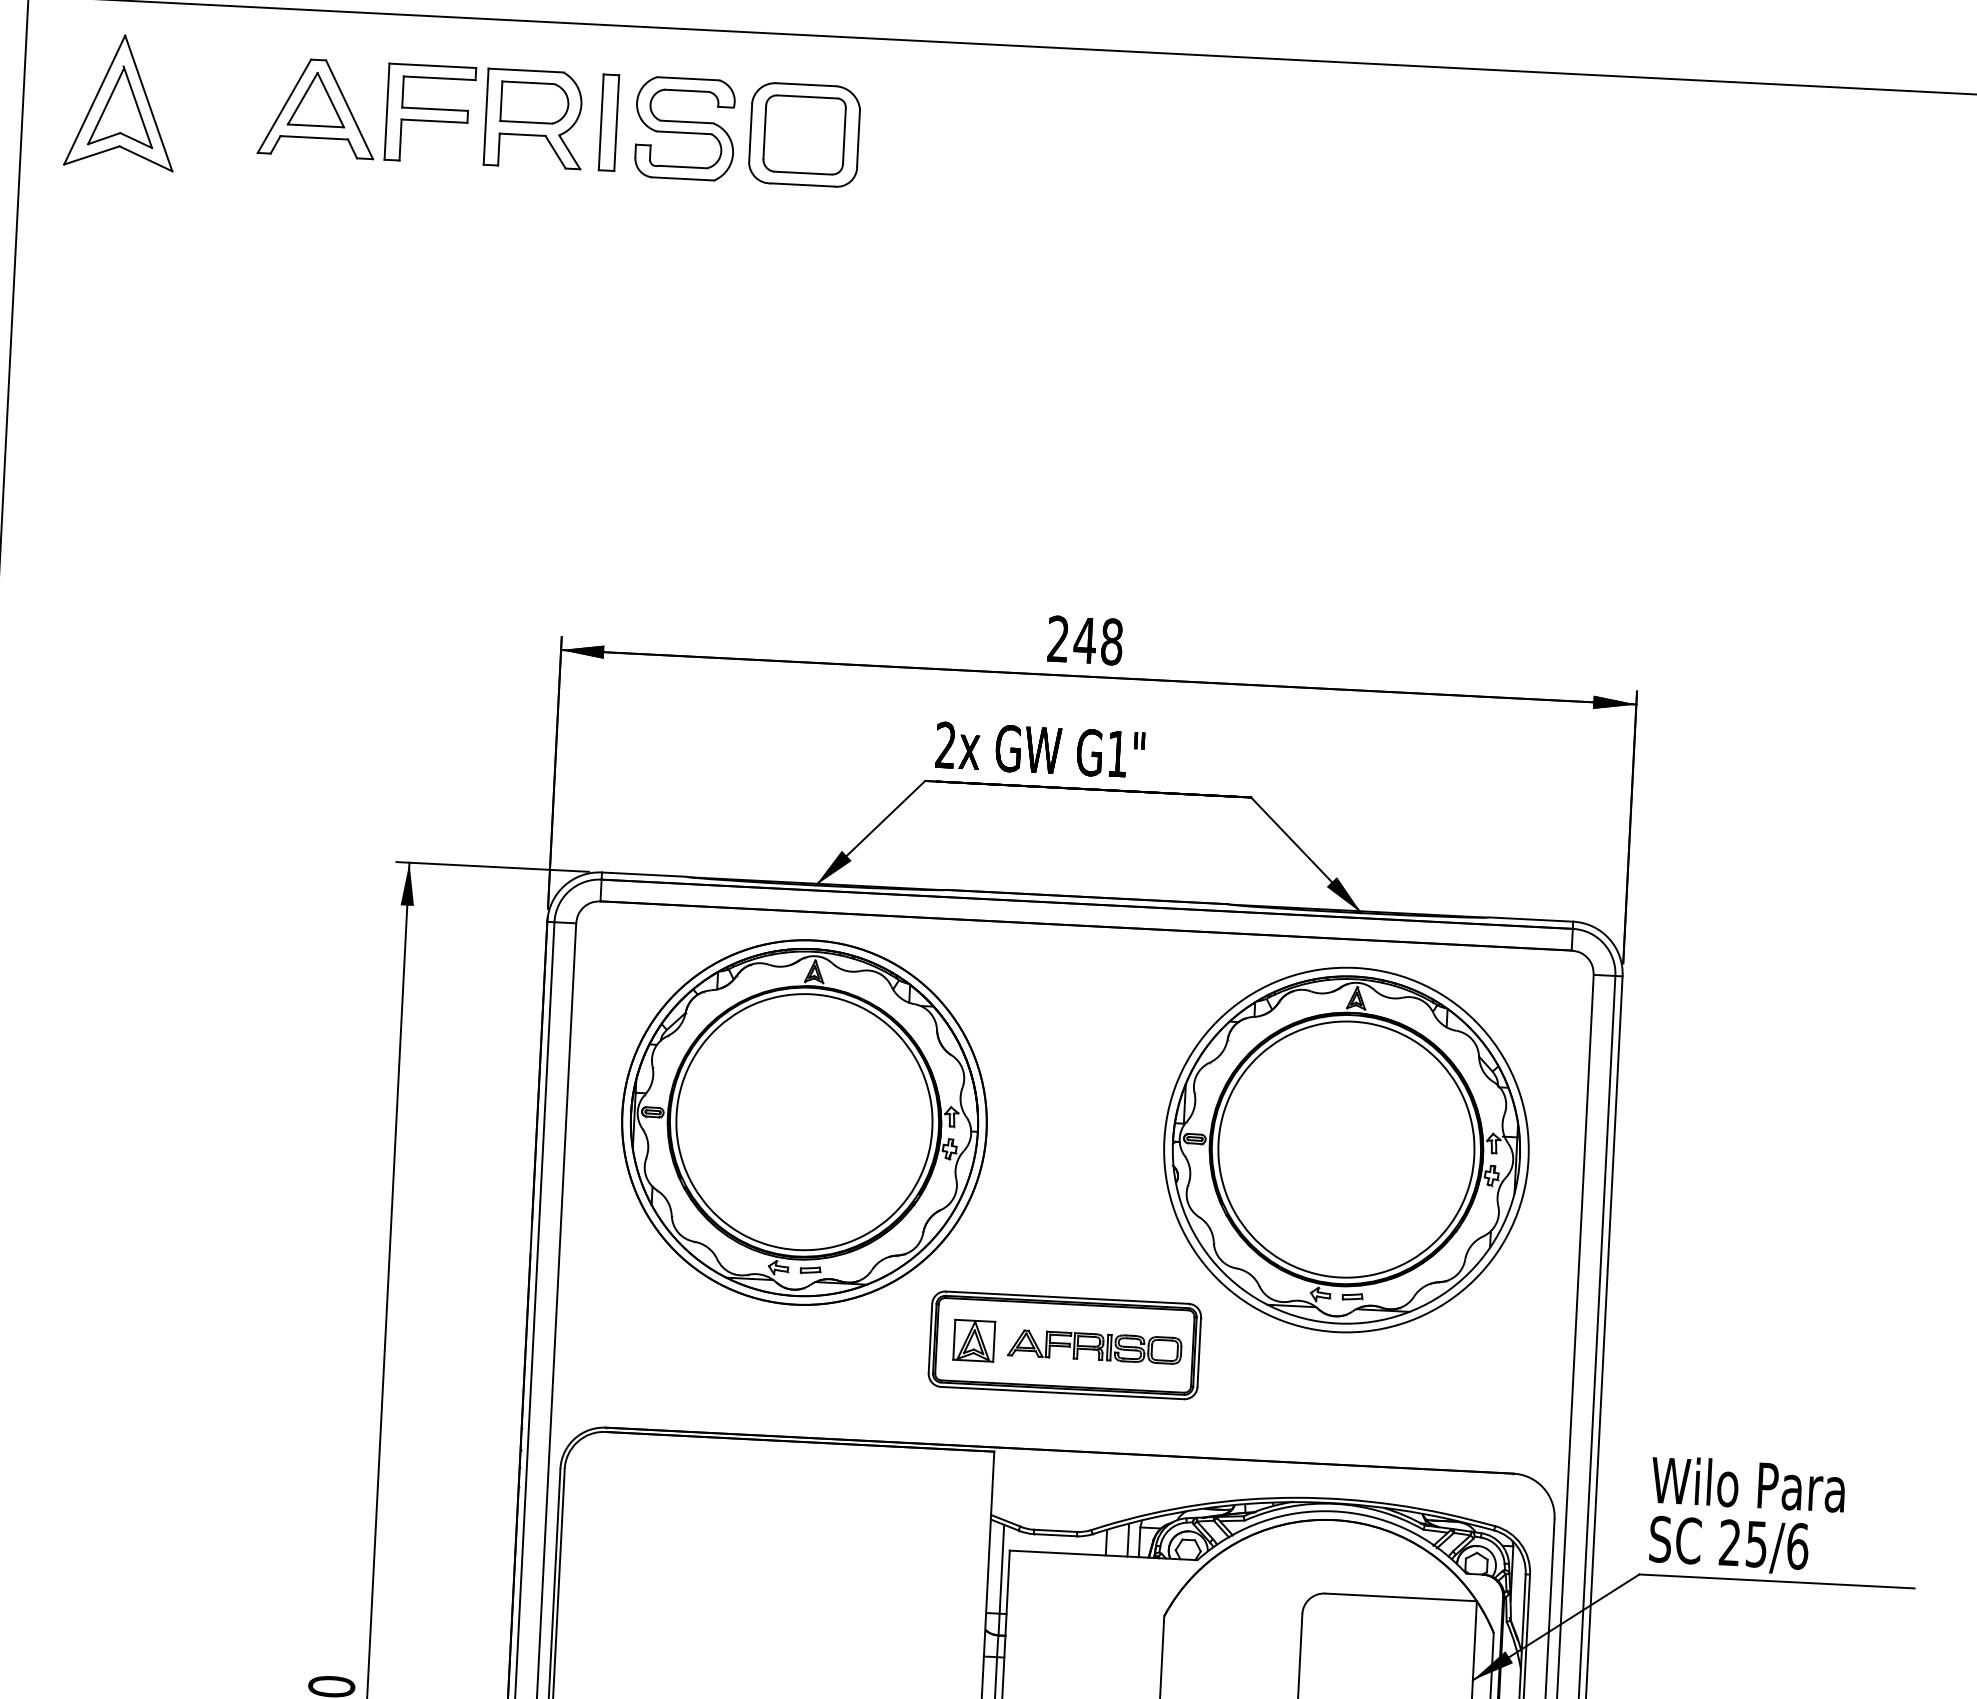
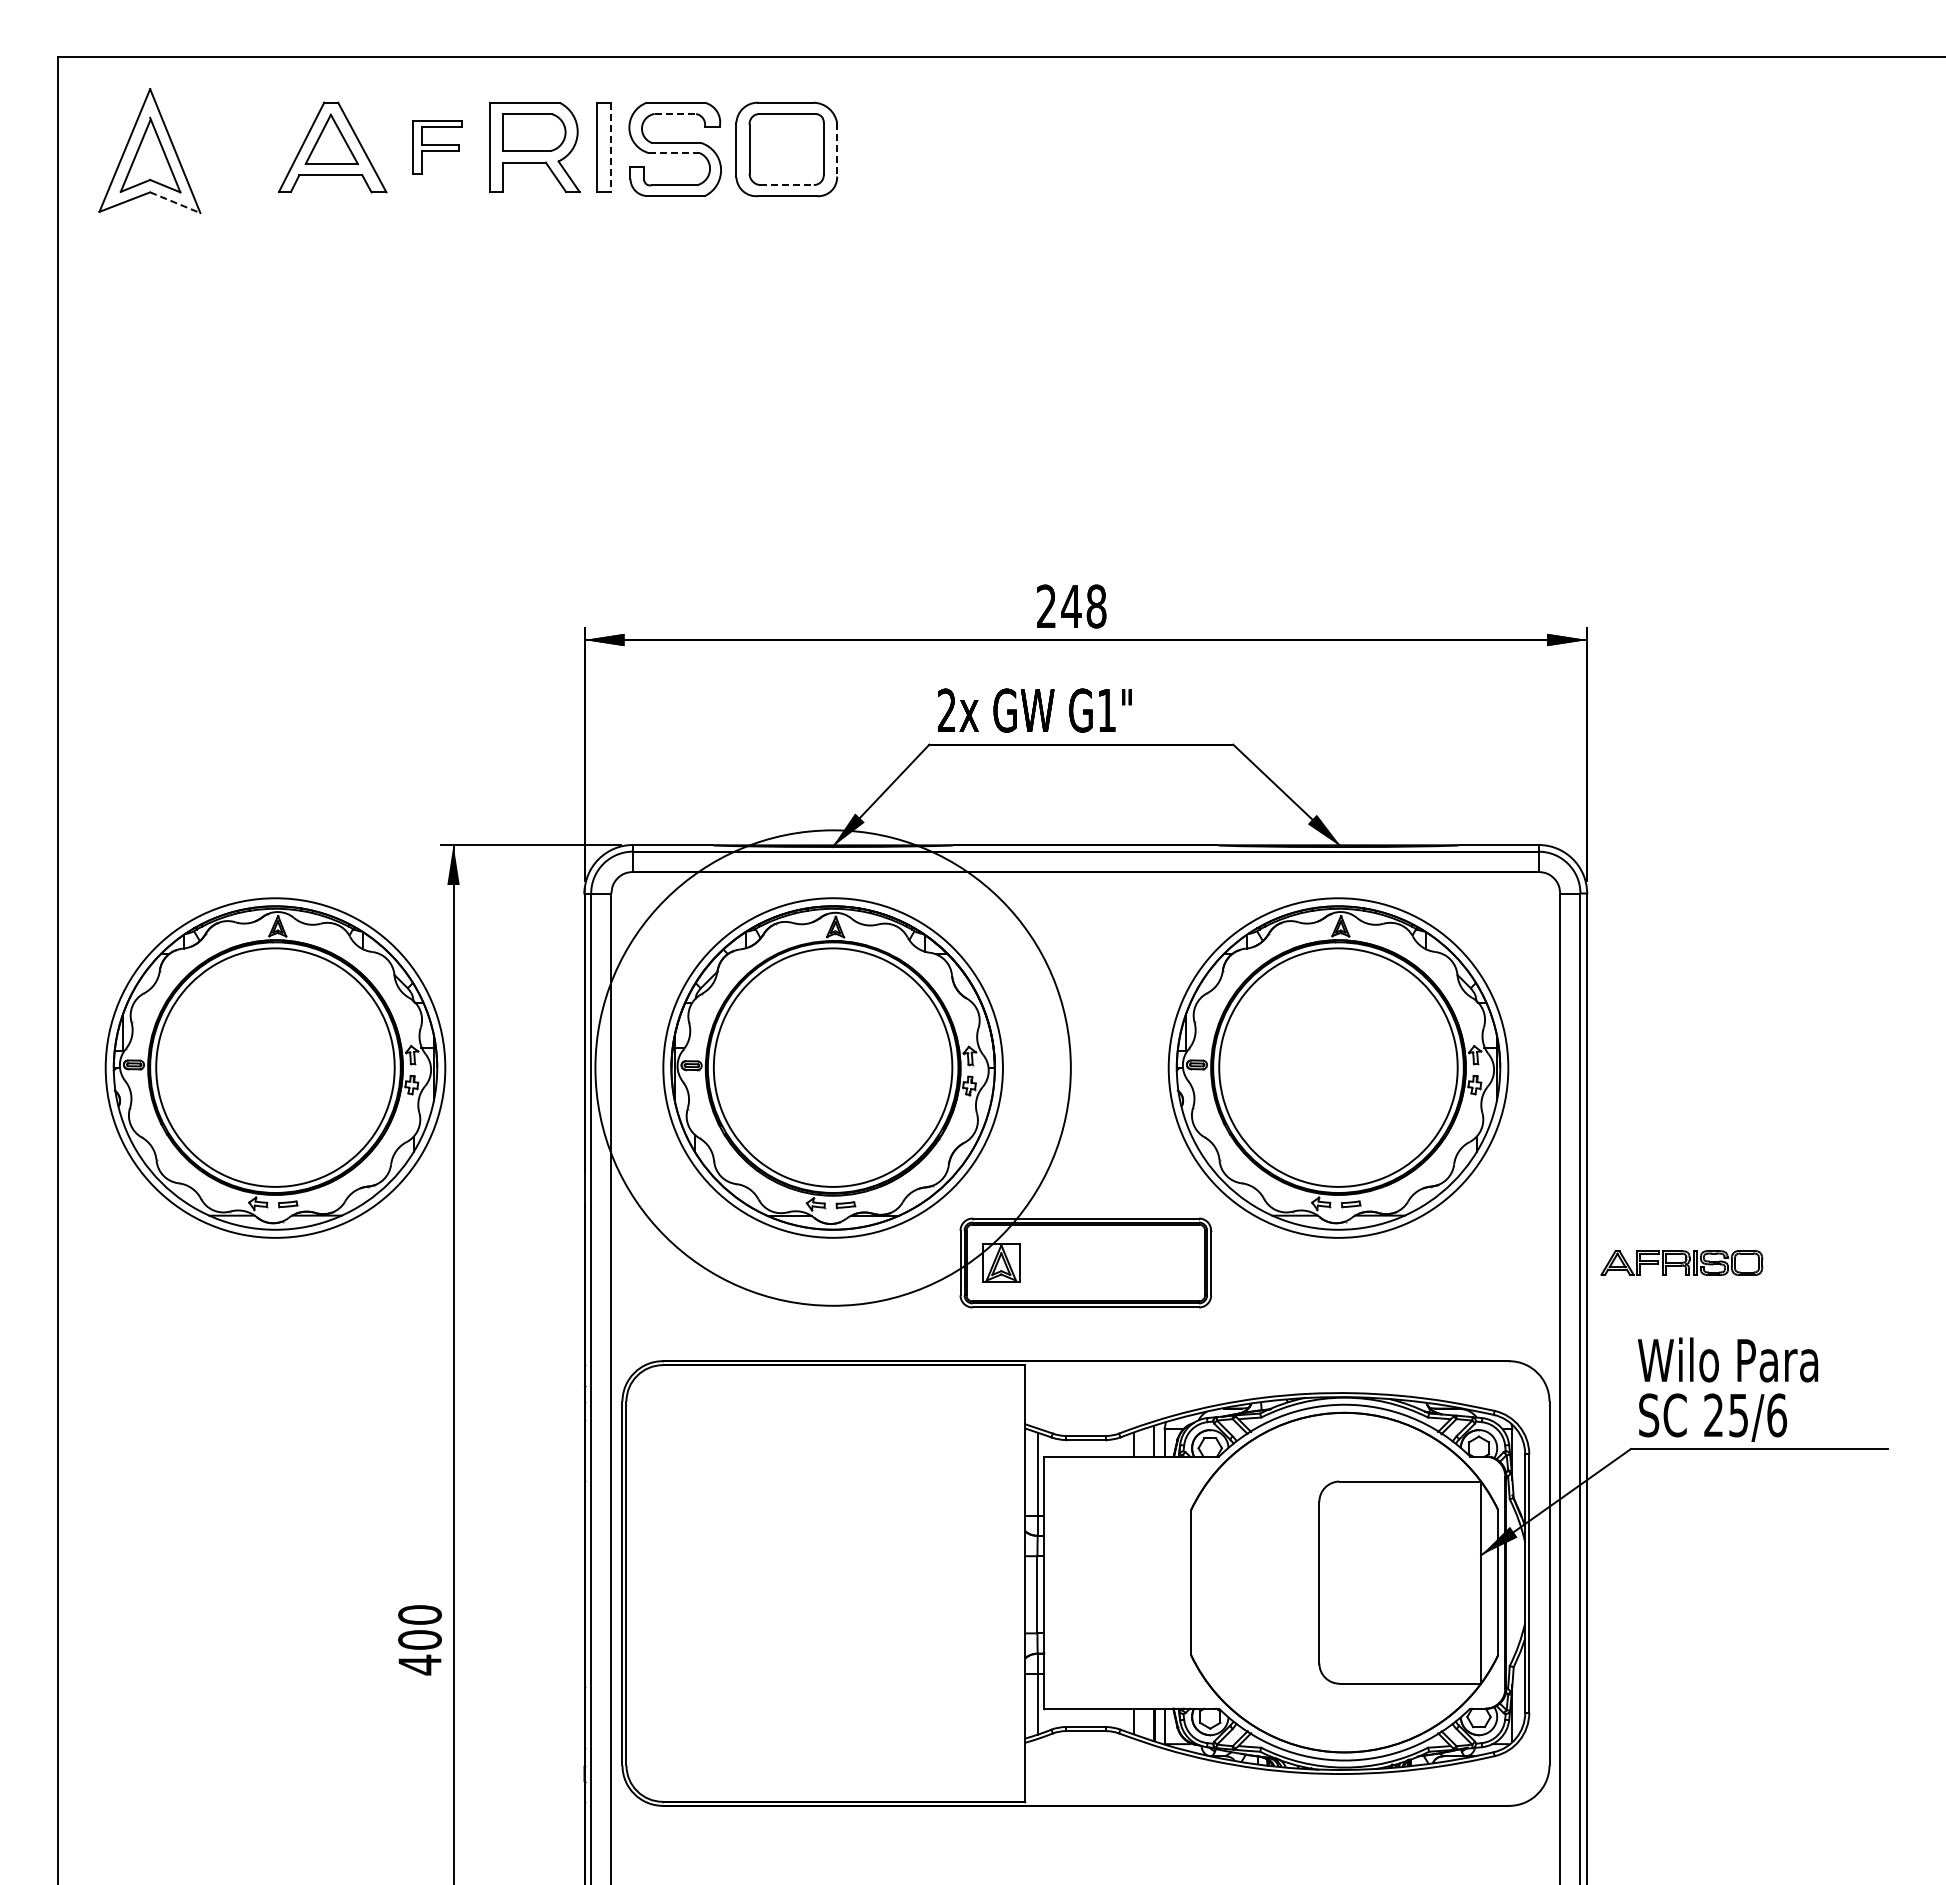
line: (687, 90) -> (675, 113), solid -> dashed
part: (430, 113) -> (437, 147), size x0.6
line: (616, 123) -> (611, 147), solid -> dashed
line: (685, 133) -> (675, 153), solid -> dashed
line: (859, 137) -> (837, 149), solid -> dashed
line: (146, 158) -> (175, 202), solid -> dashed
line: (803, 173) -> (787, 185), solid -> dashed
part: (206, 1091) -> (275, 1067), added
circle: (803, 1121) -> (832, 1067), size x1.4
part: (1094, 1346) -> (1681, 1262), moved

